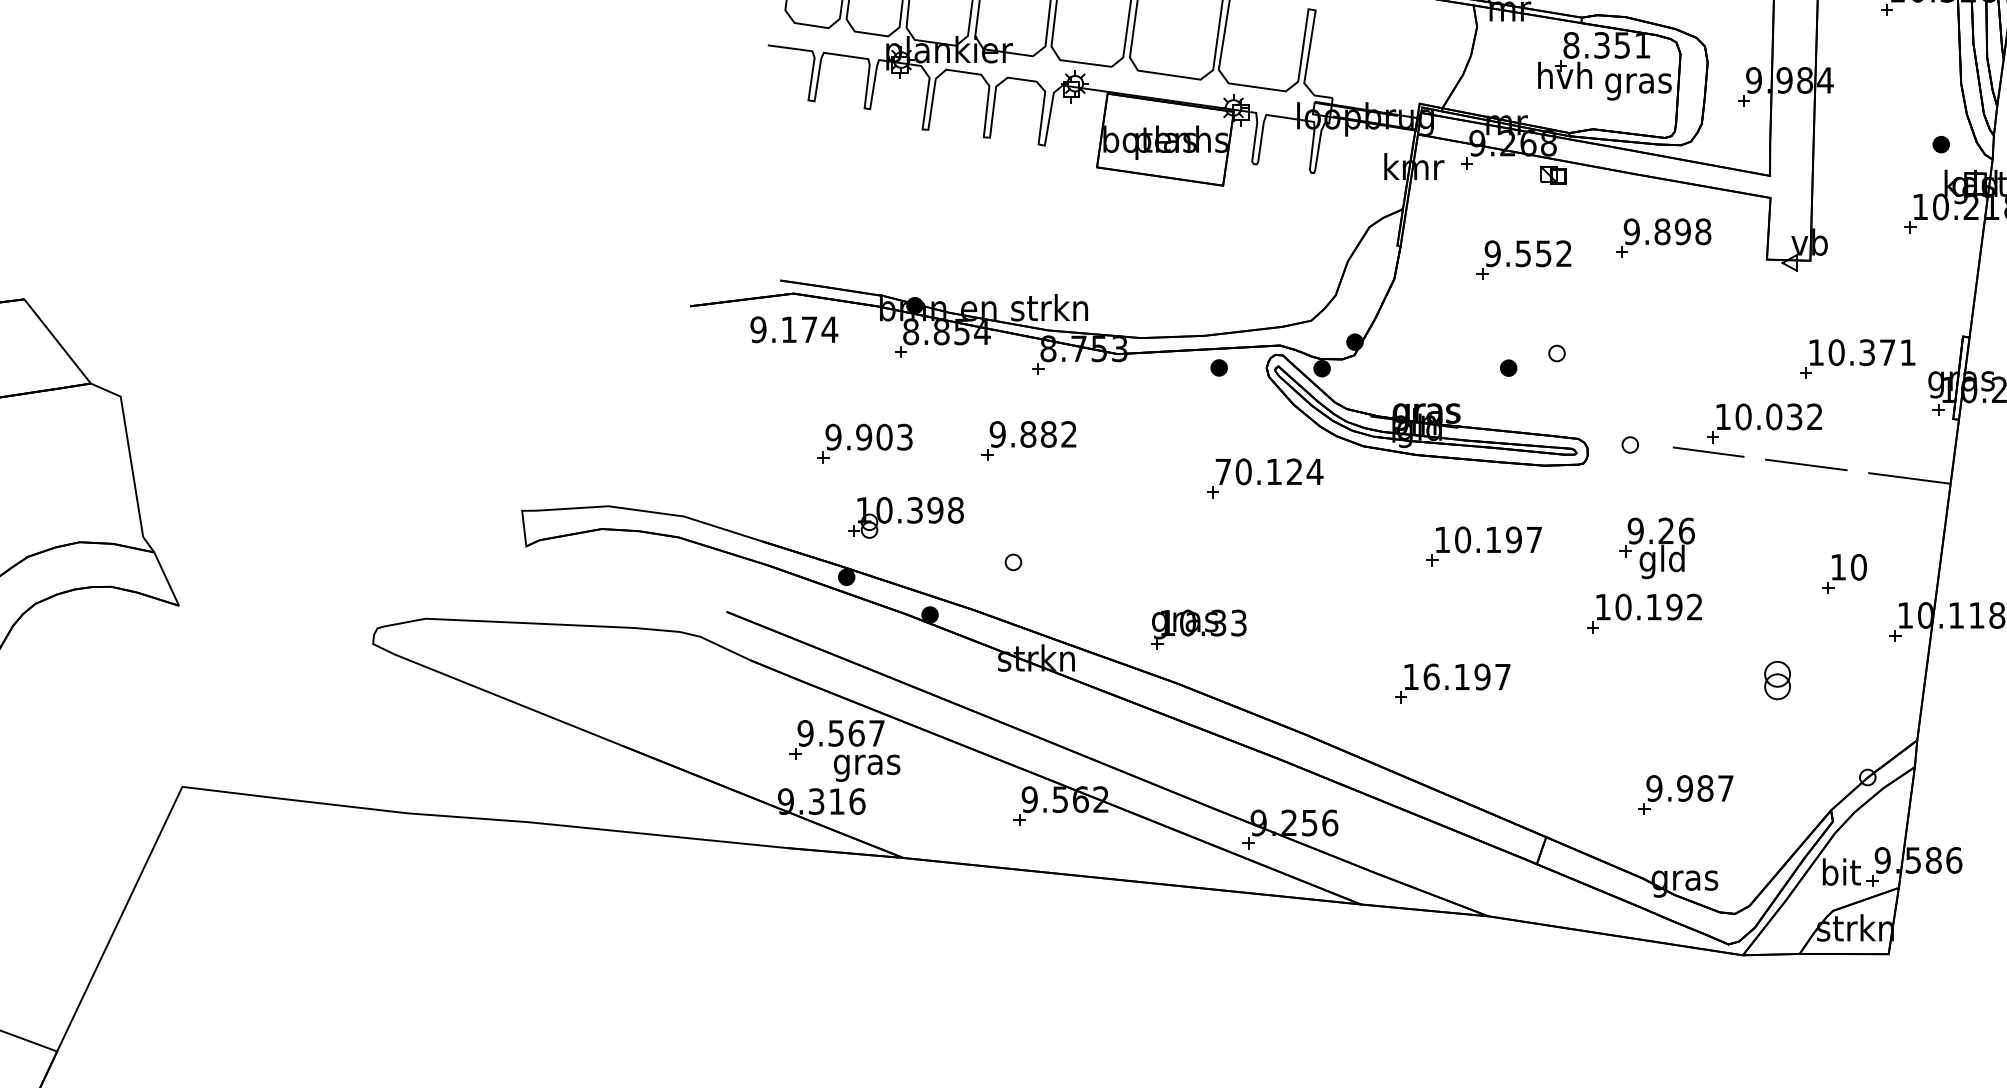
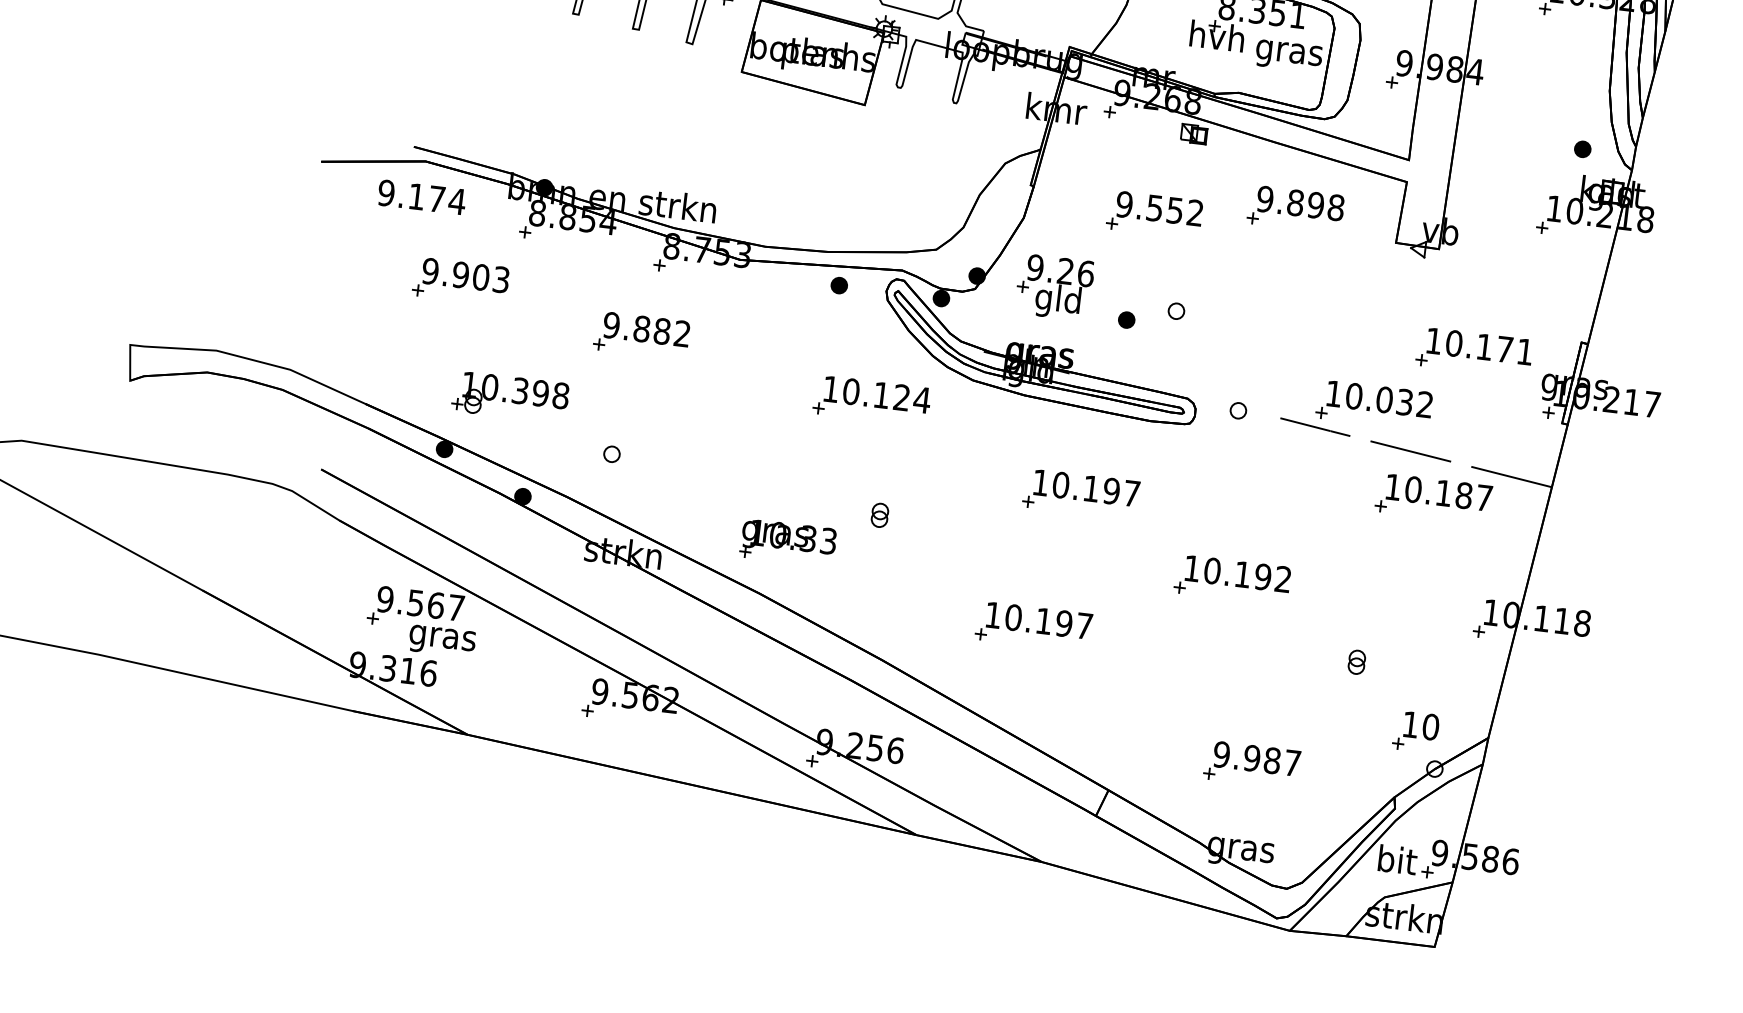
text: (1866, 352) -> (1483, 346), 10.371 -> 10.171
part: (864, 443) -> (460, 281), moved
text: (1222, 471) -> (830, 388), 70.124 -> 10.124
part: (1834, 508) -> (1433, 498), added
part: (1656, 548) -> (1053, 287), moved
part: (1844, 573) -> (1415, 731), moved
part: (1286, 590) -> (879, 514), added
text: (1431, 676) -> (1013, 617), 16.197 -> 10.197
part: (1777, 680) -> (1356, 662), size x0.62

